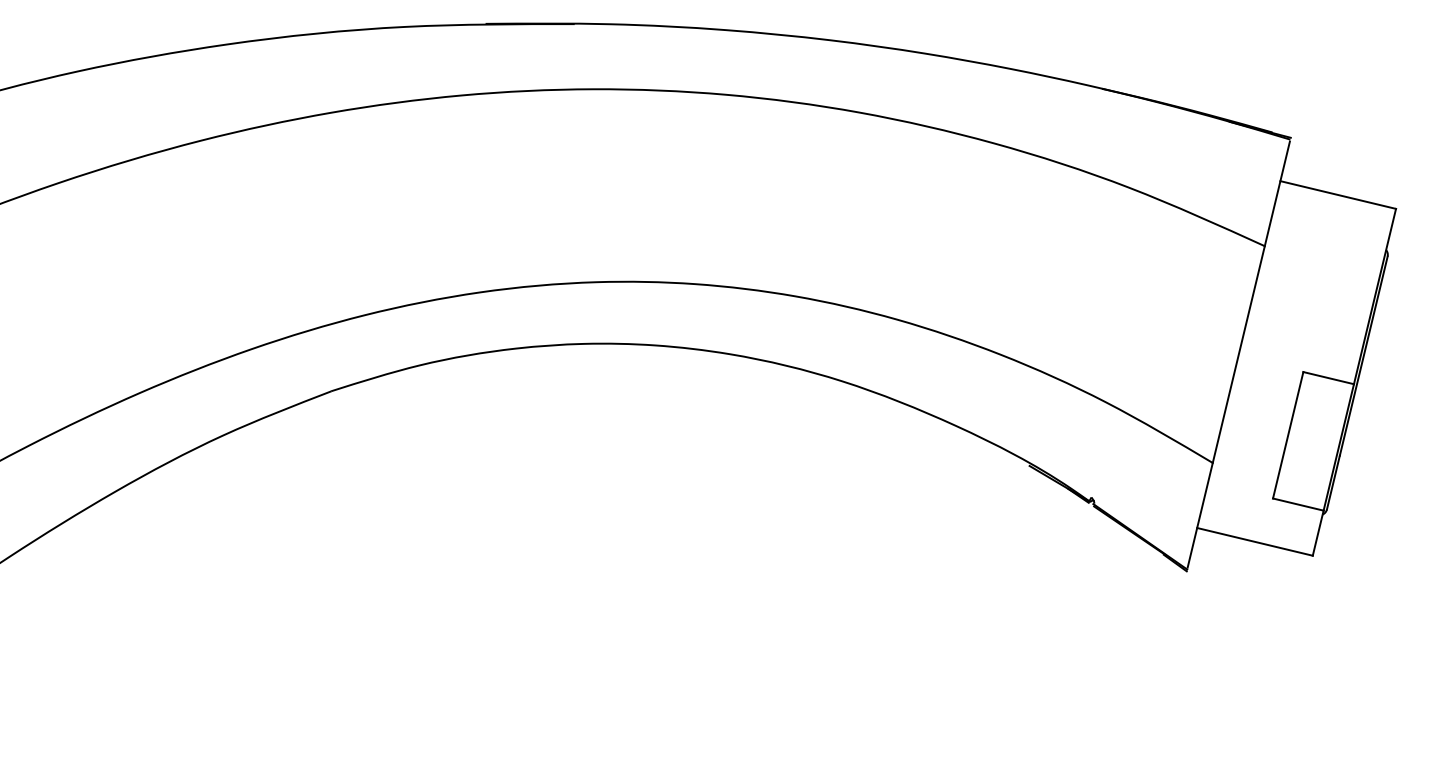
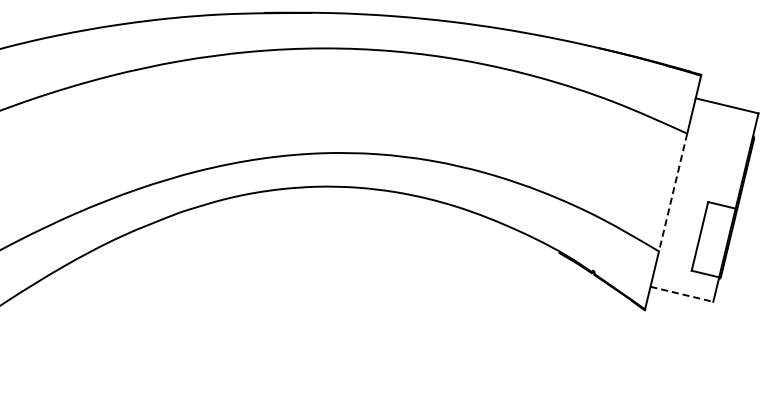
line: (1239, 354) -> (673, 192), solid -> dashed
line: (1256, 542) -> (682, 294), solid -> dashed

